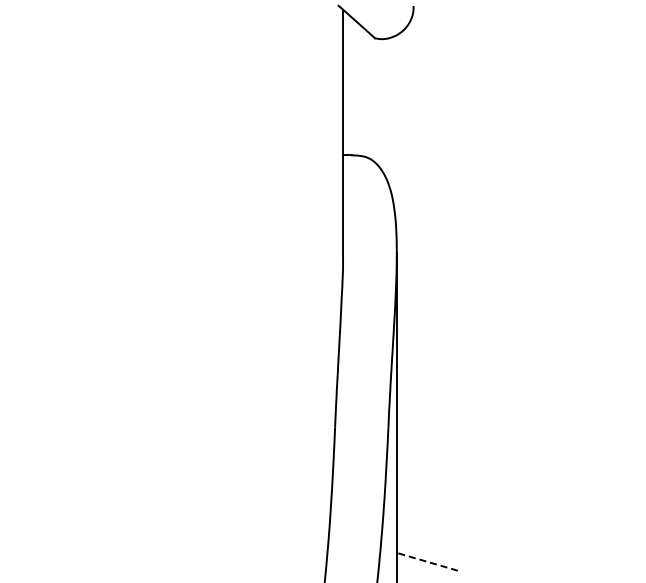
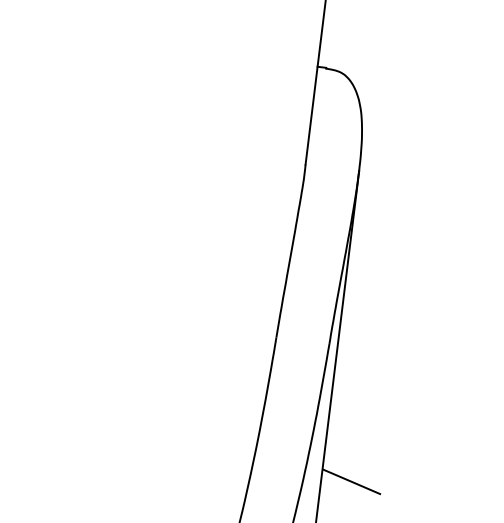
line: (427, 561) -> (351, 481), dashed -> solid

